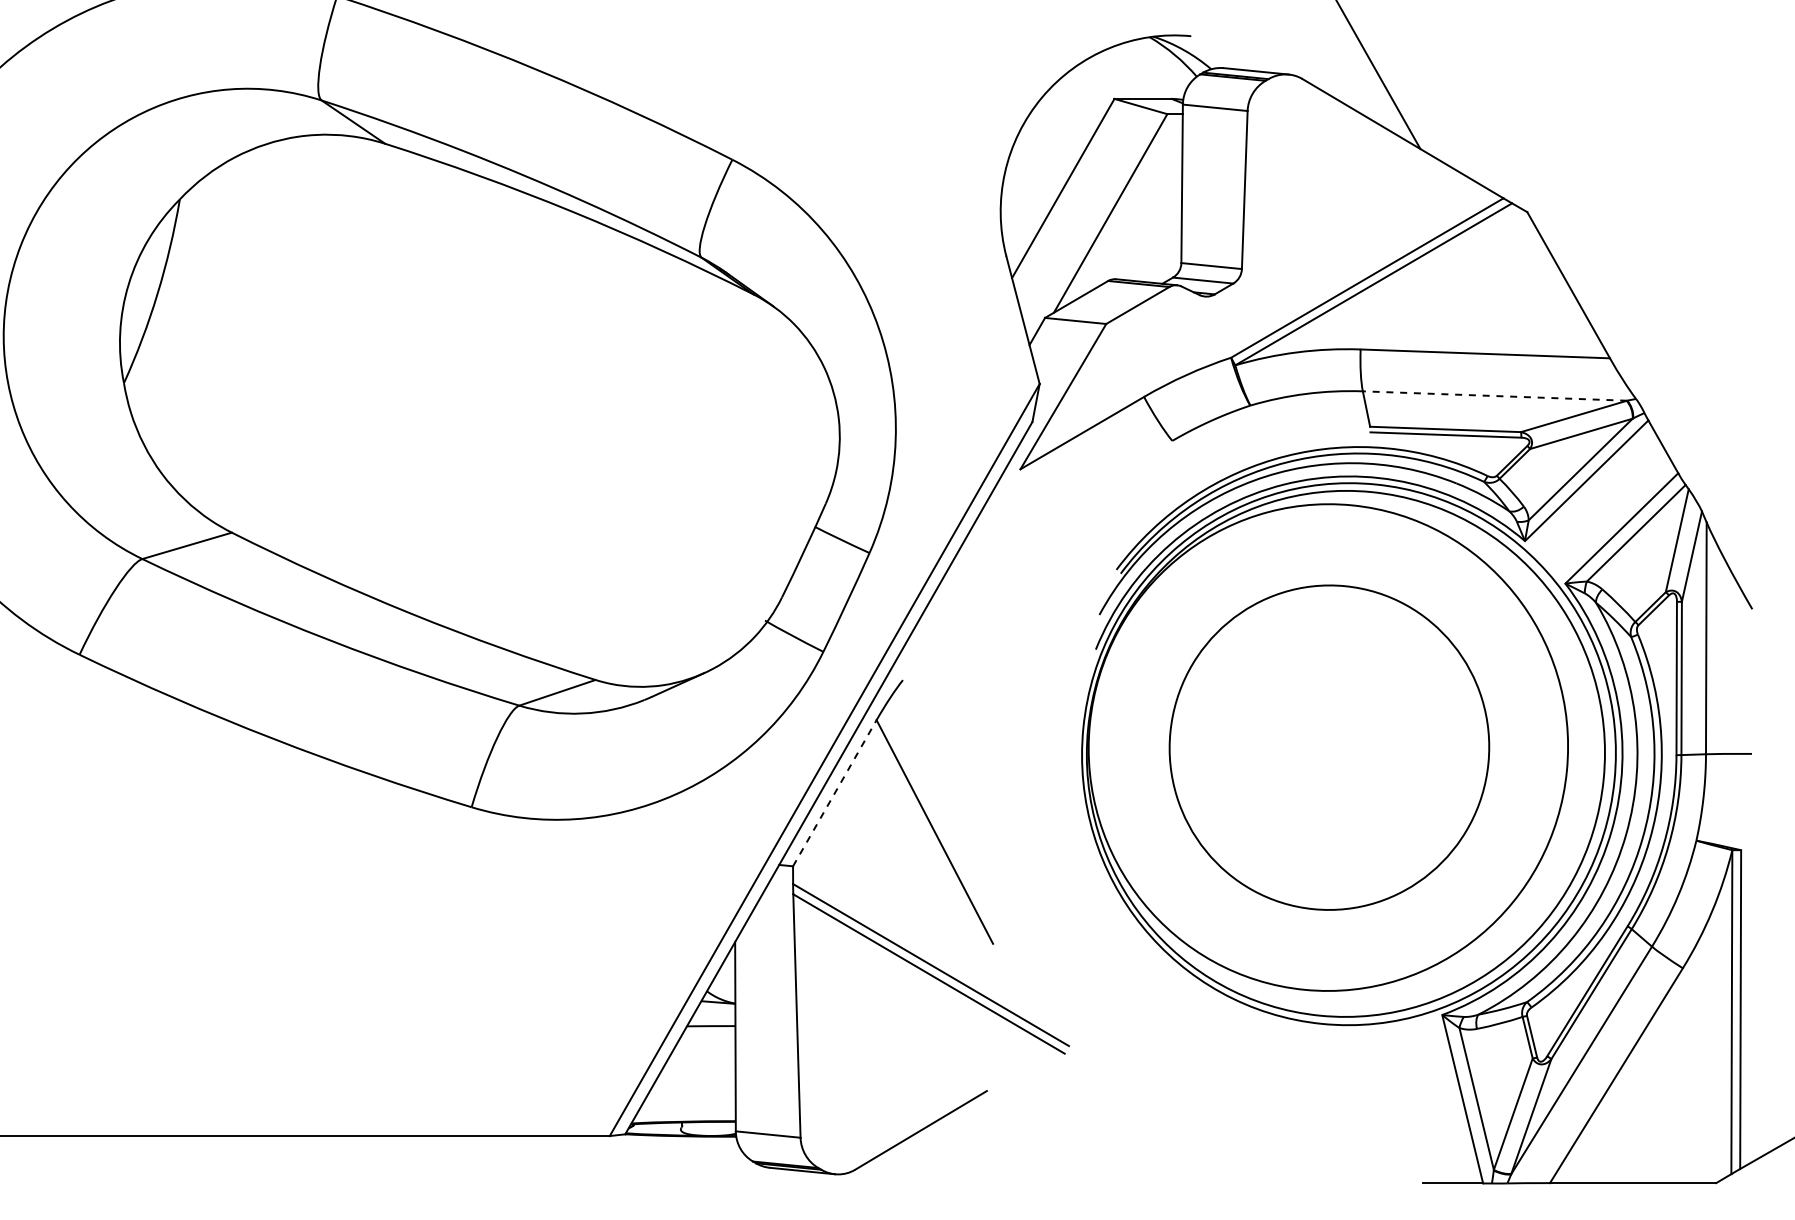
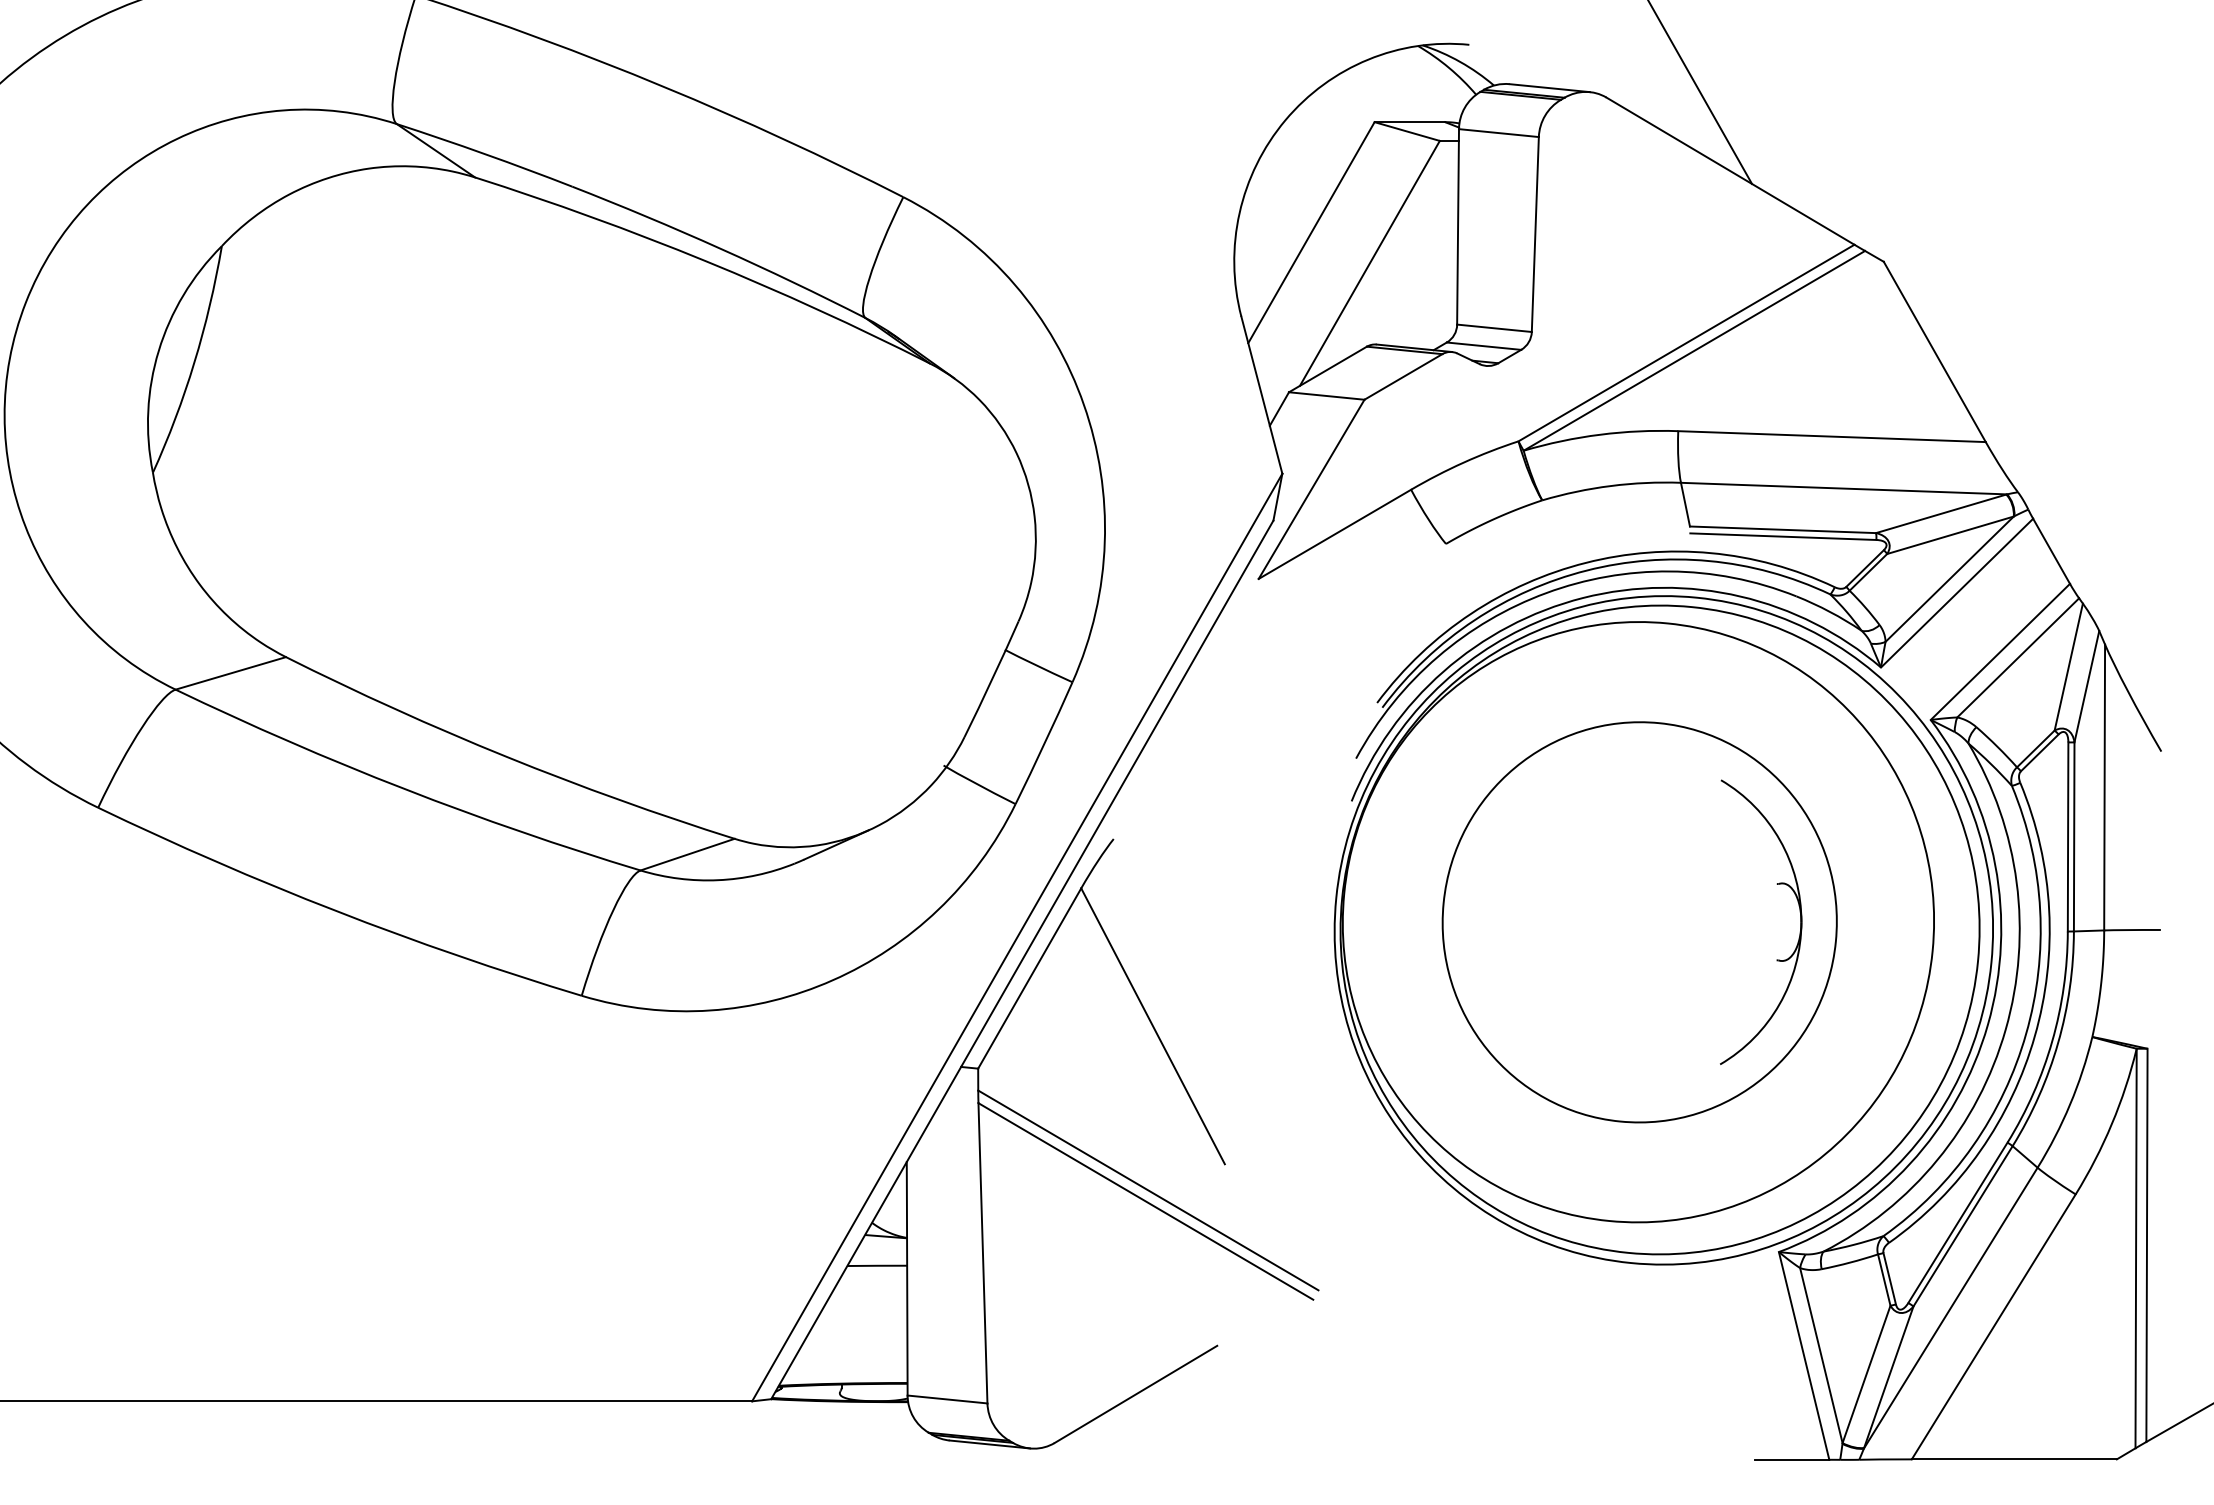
line: (1494, 396) -> (1843, 489), dashed -> solid
part: (1459, 747) -> (1800, 922), added
line: (835, 792) -> (1030, 977), dashed -> solid

